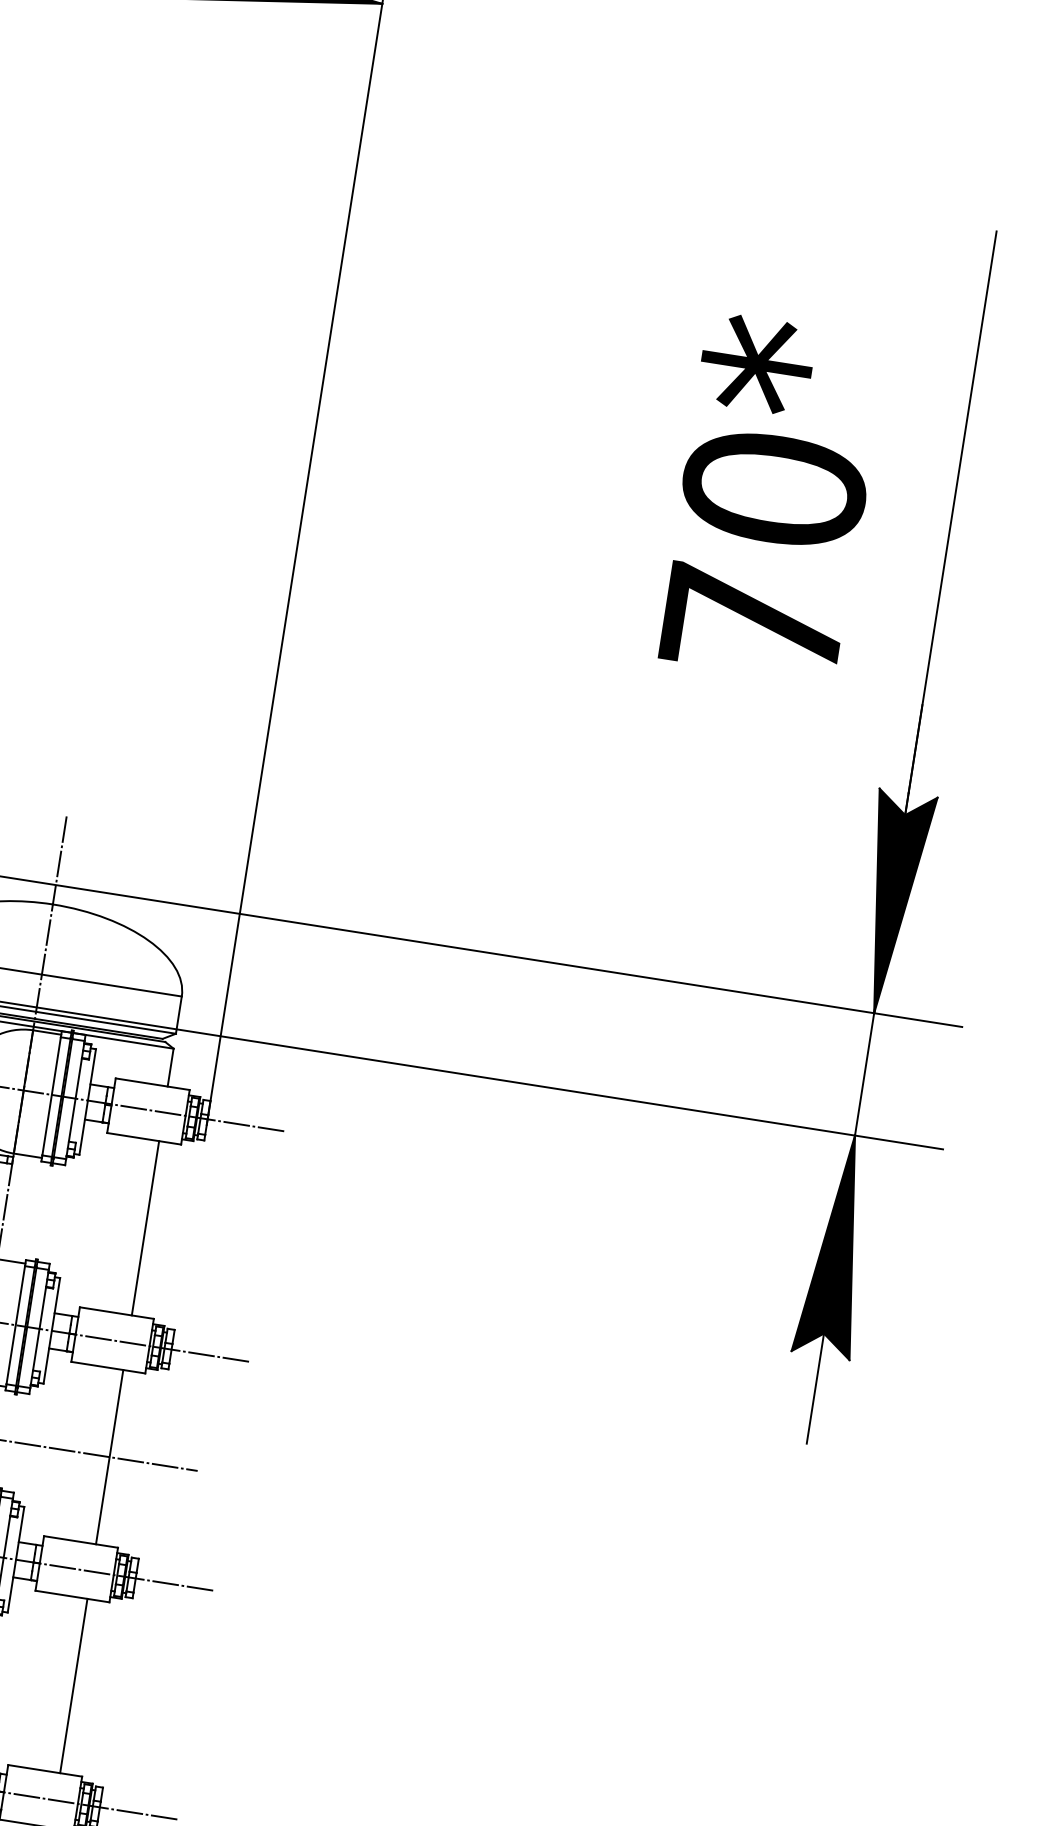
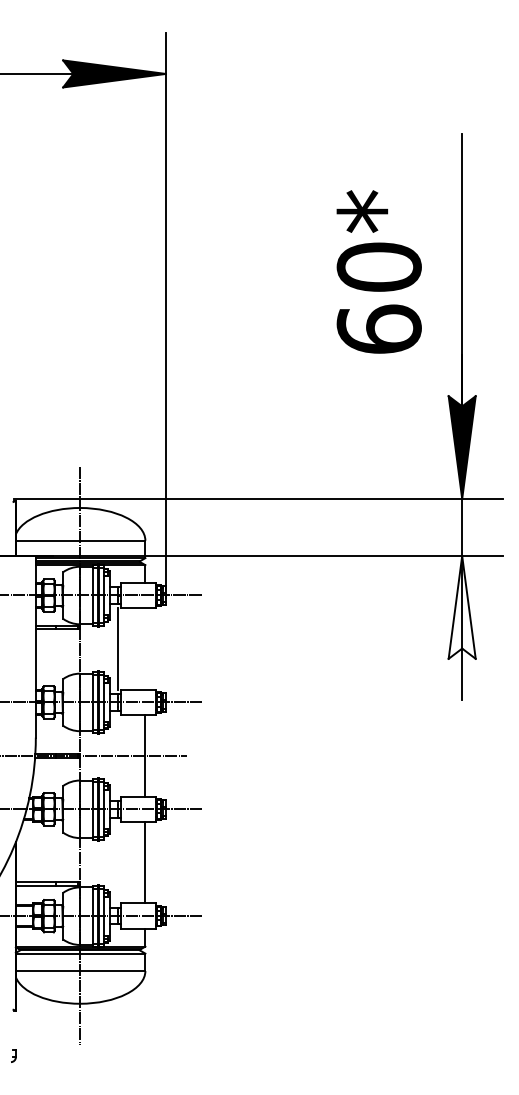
text: (752, 620) -> (378, 328), 70* -> 60*
line: (145, 1227) -> (118, 648), moved
fill: (836, 1245) -> (461, 607), removed

